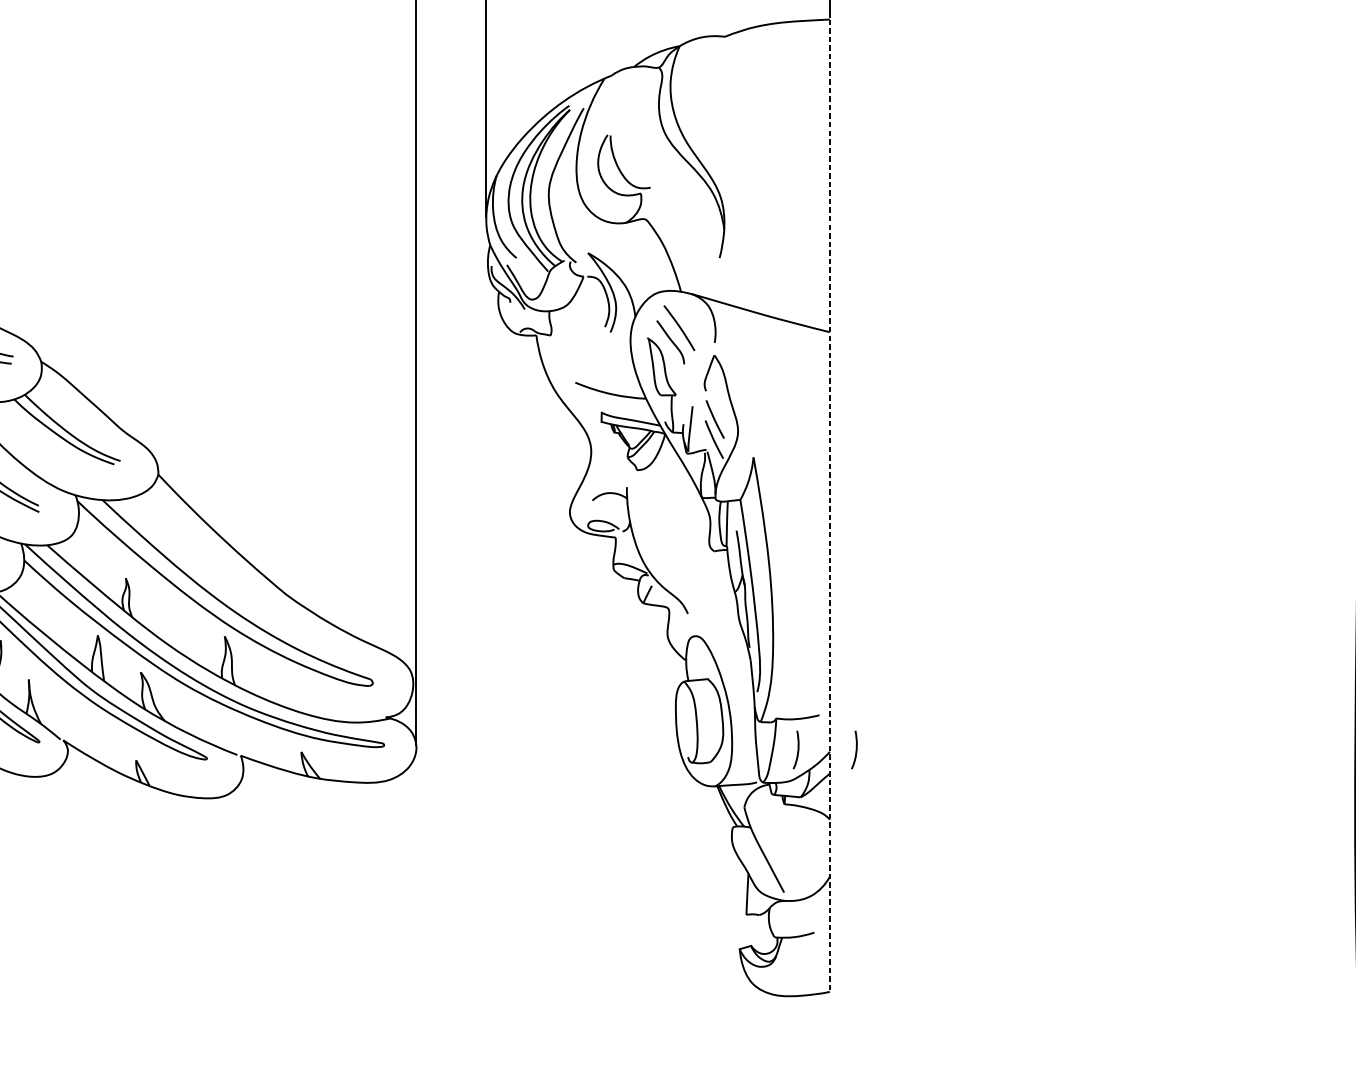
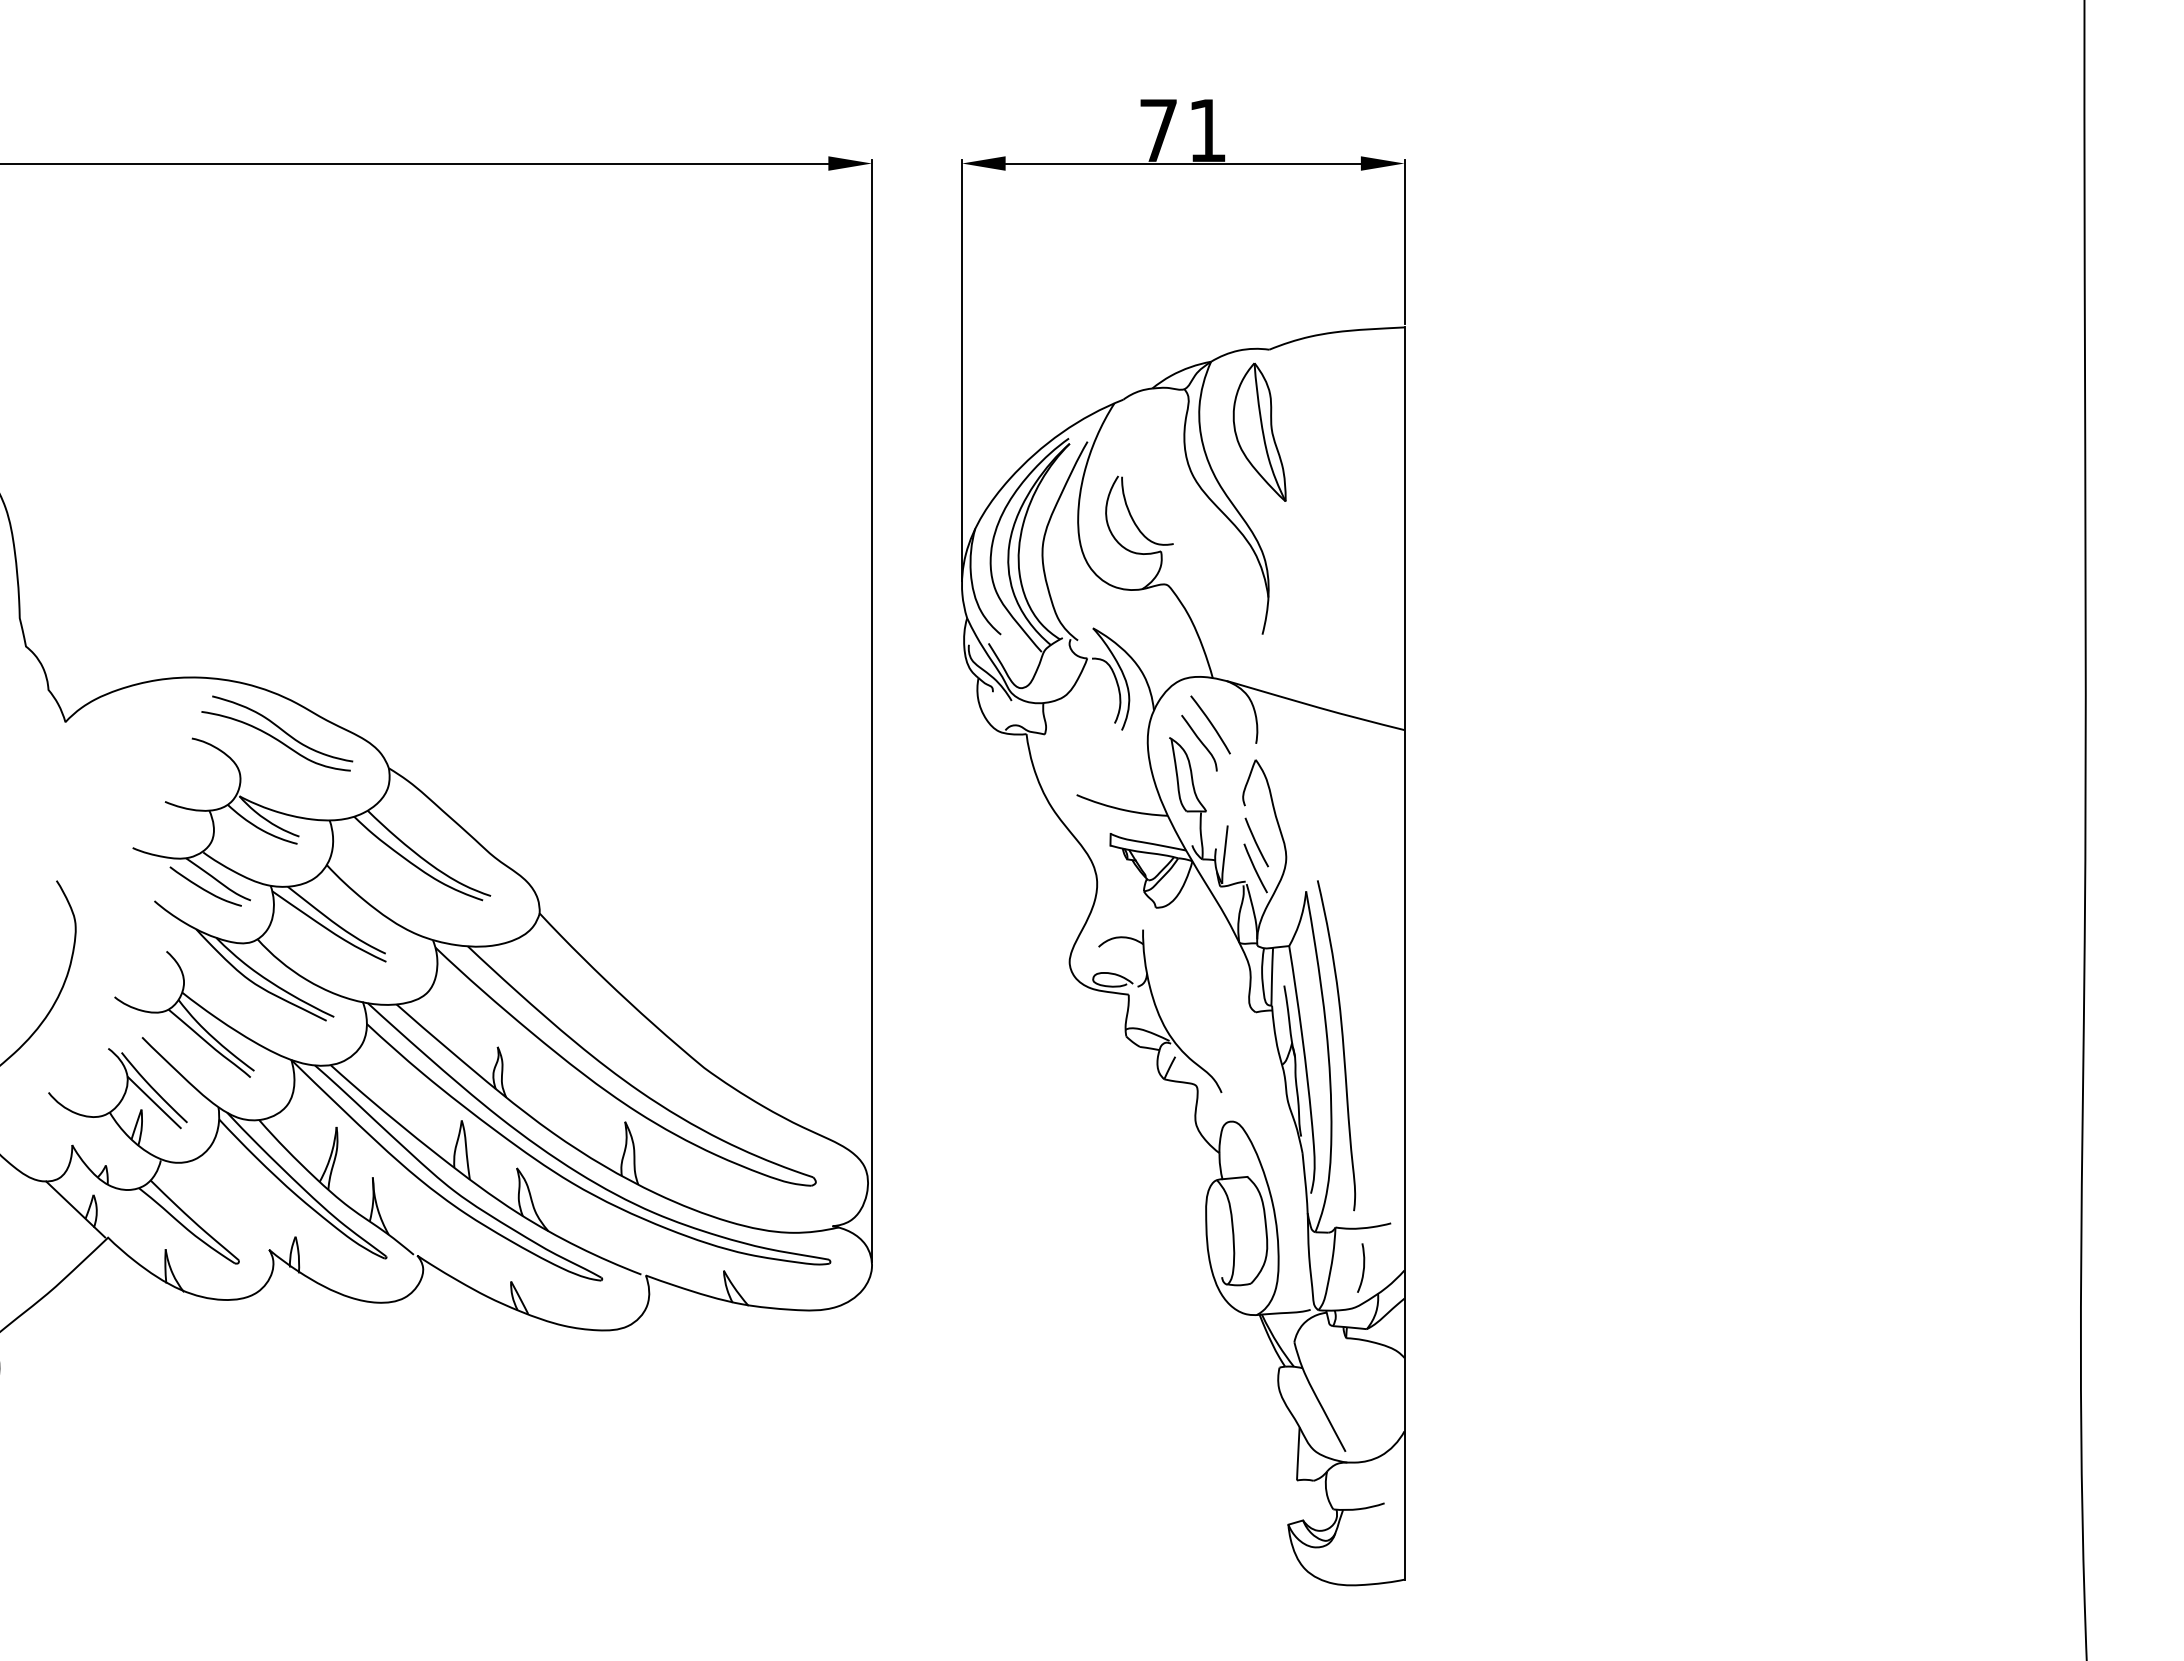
part: (717, 100) -> (1259, 431), added
line: (829, 506) -> (1404, 954), dashed -> solid
curve: (781, 577) -> (1342, 1045), added
curve: (856, 749) -> (1438, 1267), removed

